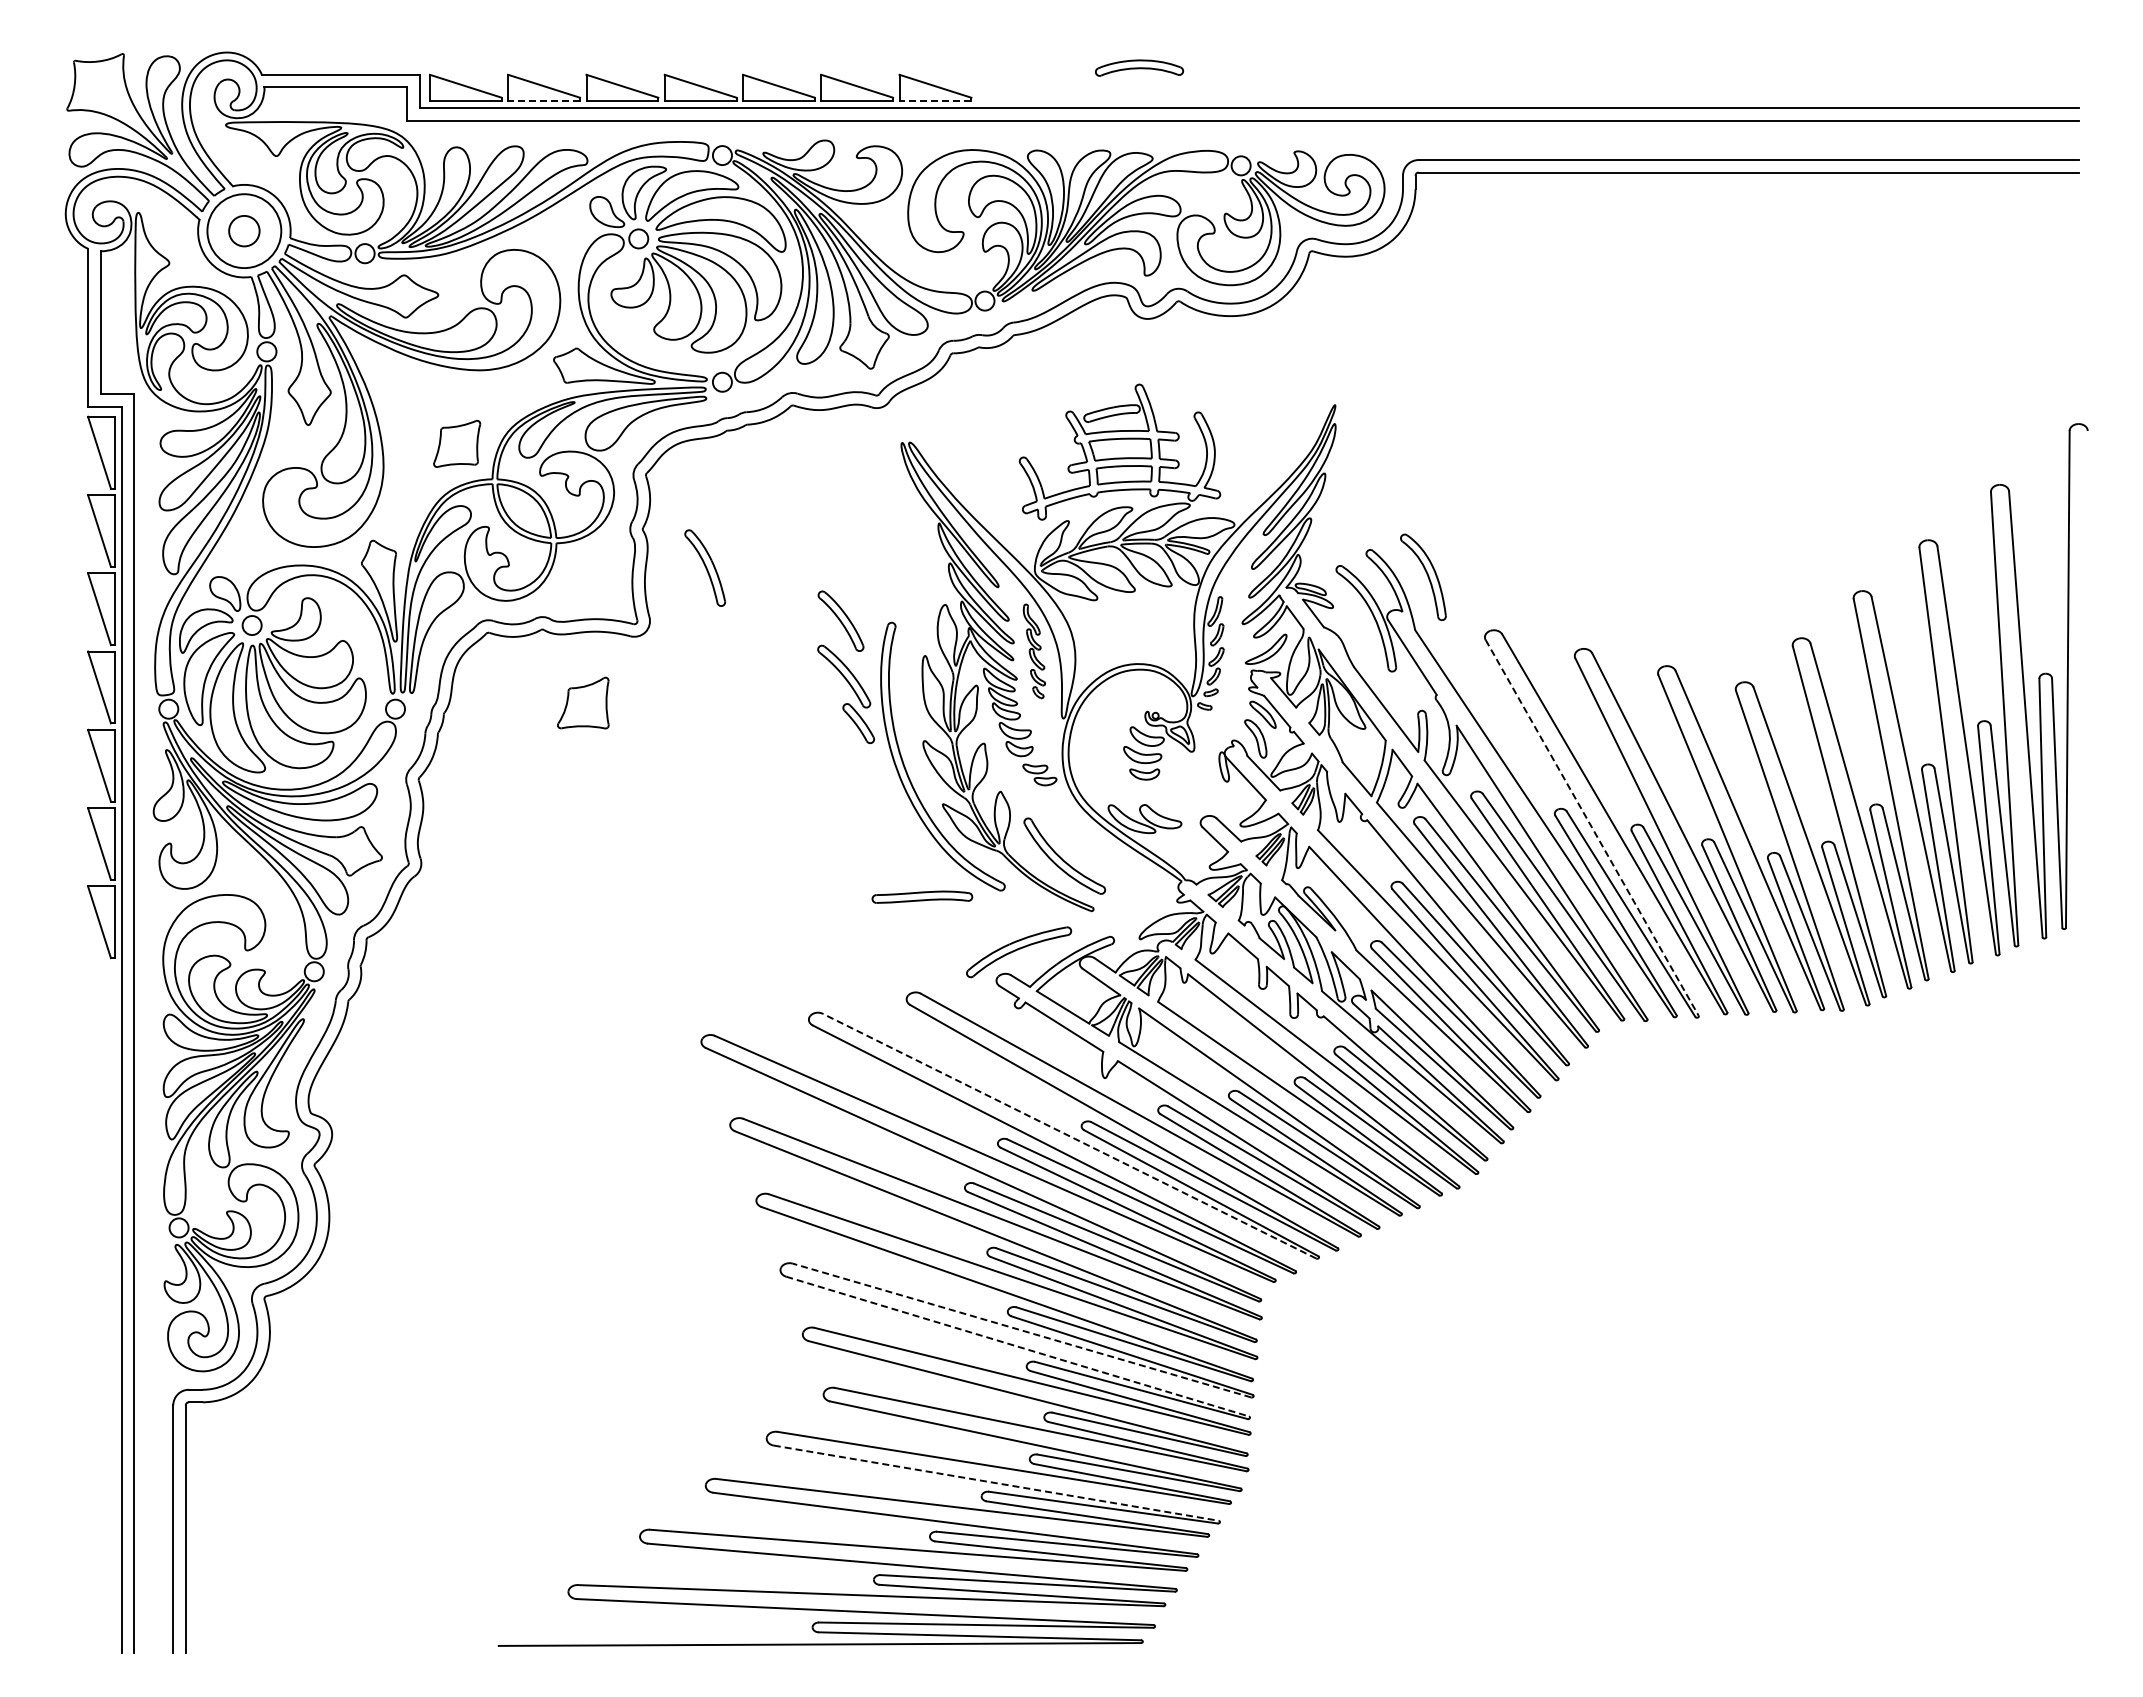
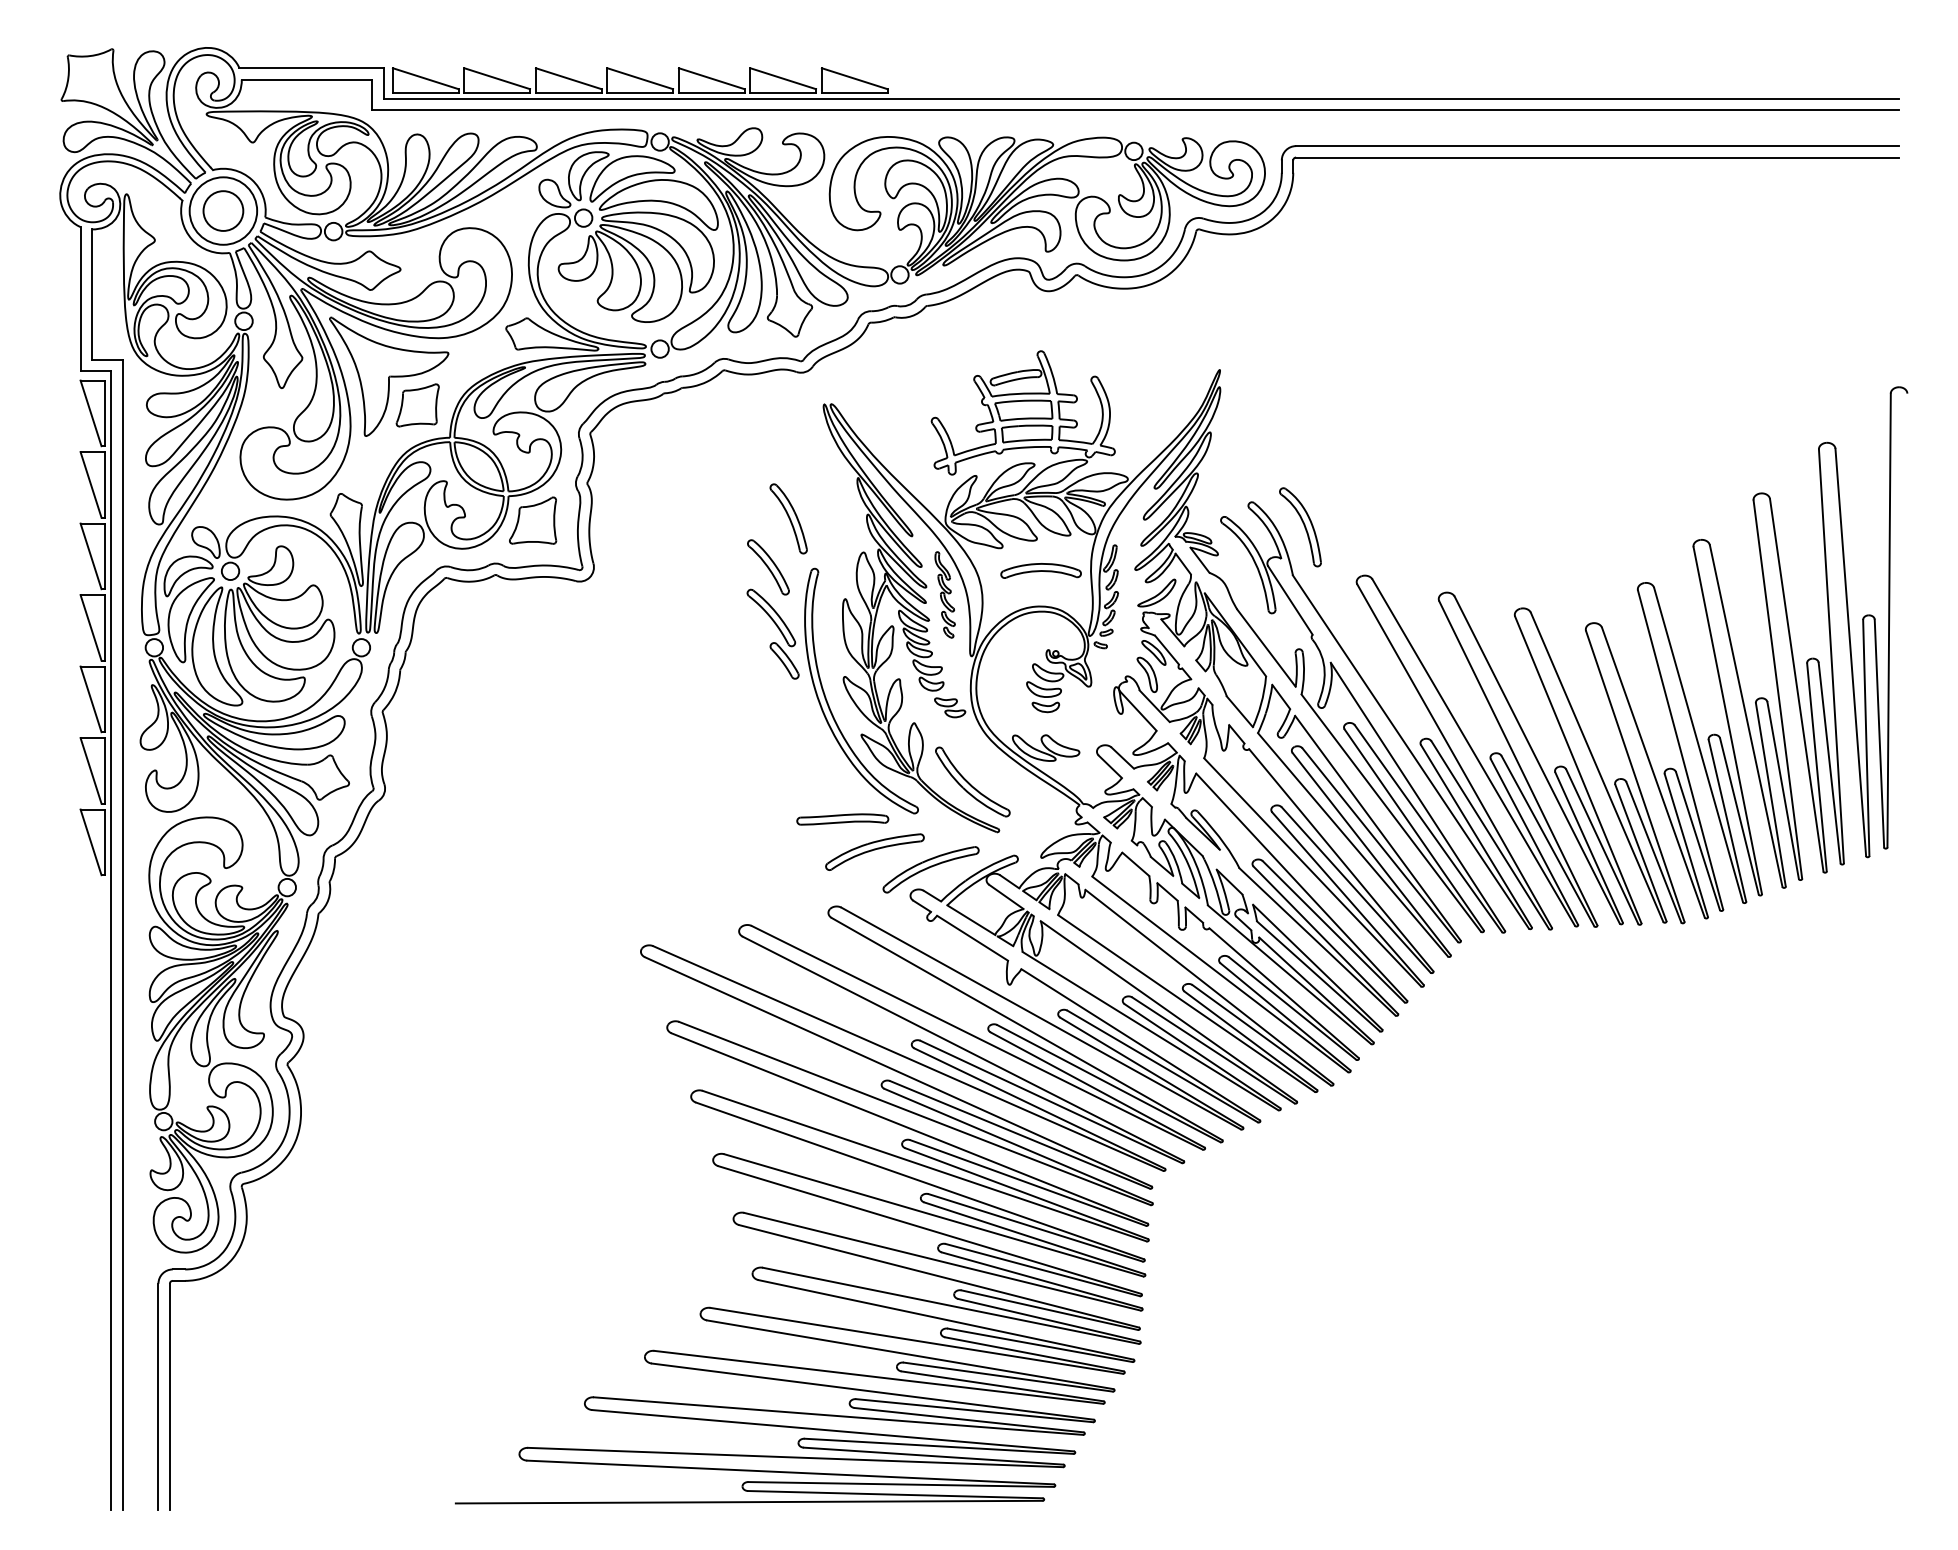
part: (1139, 67) -> (1041, 570), moved
line: (544, 101) -> (497, 92), dashed -> solid
line: (935, 101) -> (854, 92), dashed -> solid
circle: (244, 230) -> (223, 210), size x1.43
part: (425, 412) -> (388, 376), added
part: (705, 567) -> (788, 518), moved
part: (583, 702) -> (533, 520), moved
line: (1592, 827) -> (1454, 755), dashed -> solid
part: (957, 932) -> (874, 851), added
line: (1069, 1135) -> (977, 1037), dashed -> solid
line: (1022, 1330) -> (934, 1215), dashed -> solid
line: (1017, 1346) -> (929, 1229), dashed -> solid
line: (996, 1483) -> (910, 1355), dashed -> solid

